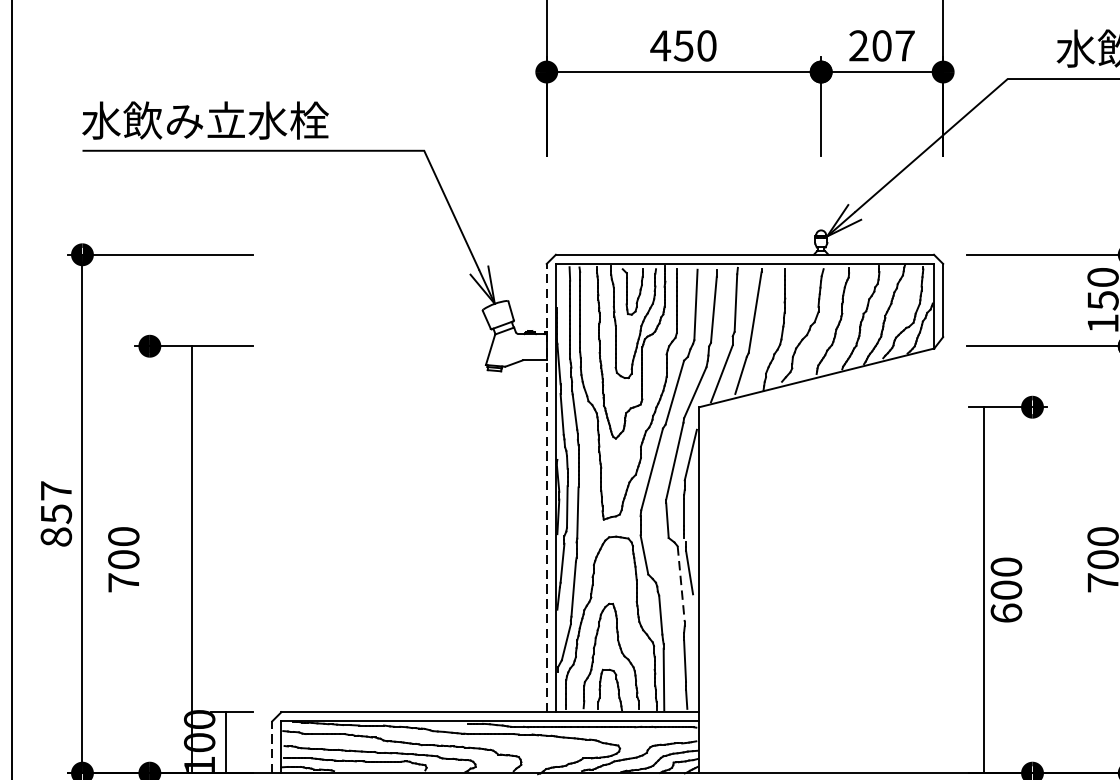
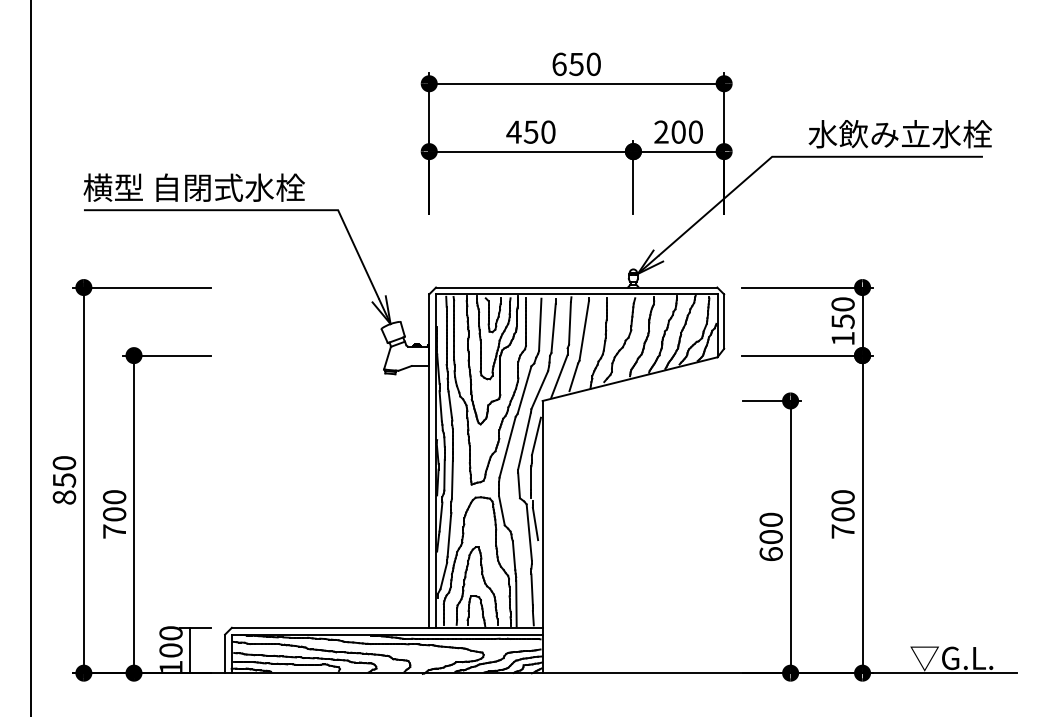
text: (904, 44) -> (695, 131), 207 -> 200
text: (229, 120) -> (193, 187), 水飲み立水栓 -> 横型 自閉式水栓
line: (547, 488) -> (429, 461), dashed -> solid
text: (56, 491) -> (64, 463), 857 -> 850
line: (192, 559) -> (134, 514), moved
line: (681, 585) -> (529, 533), dashed -> solid
line: (983, 589) -> (790, 536), moved
line: (272, 746) -> (225, 653), dashed -> solid

